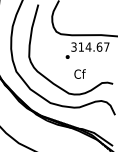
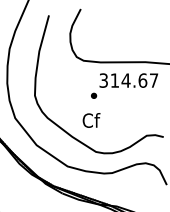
text: (79, 73) -> (90, 119), moved

